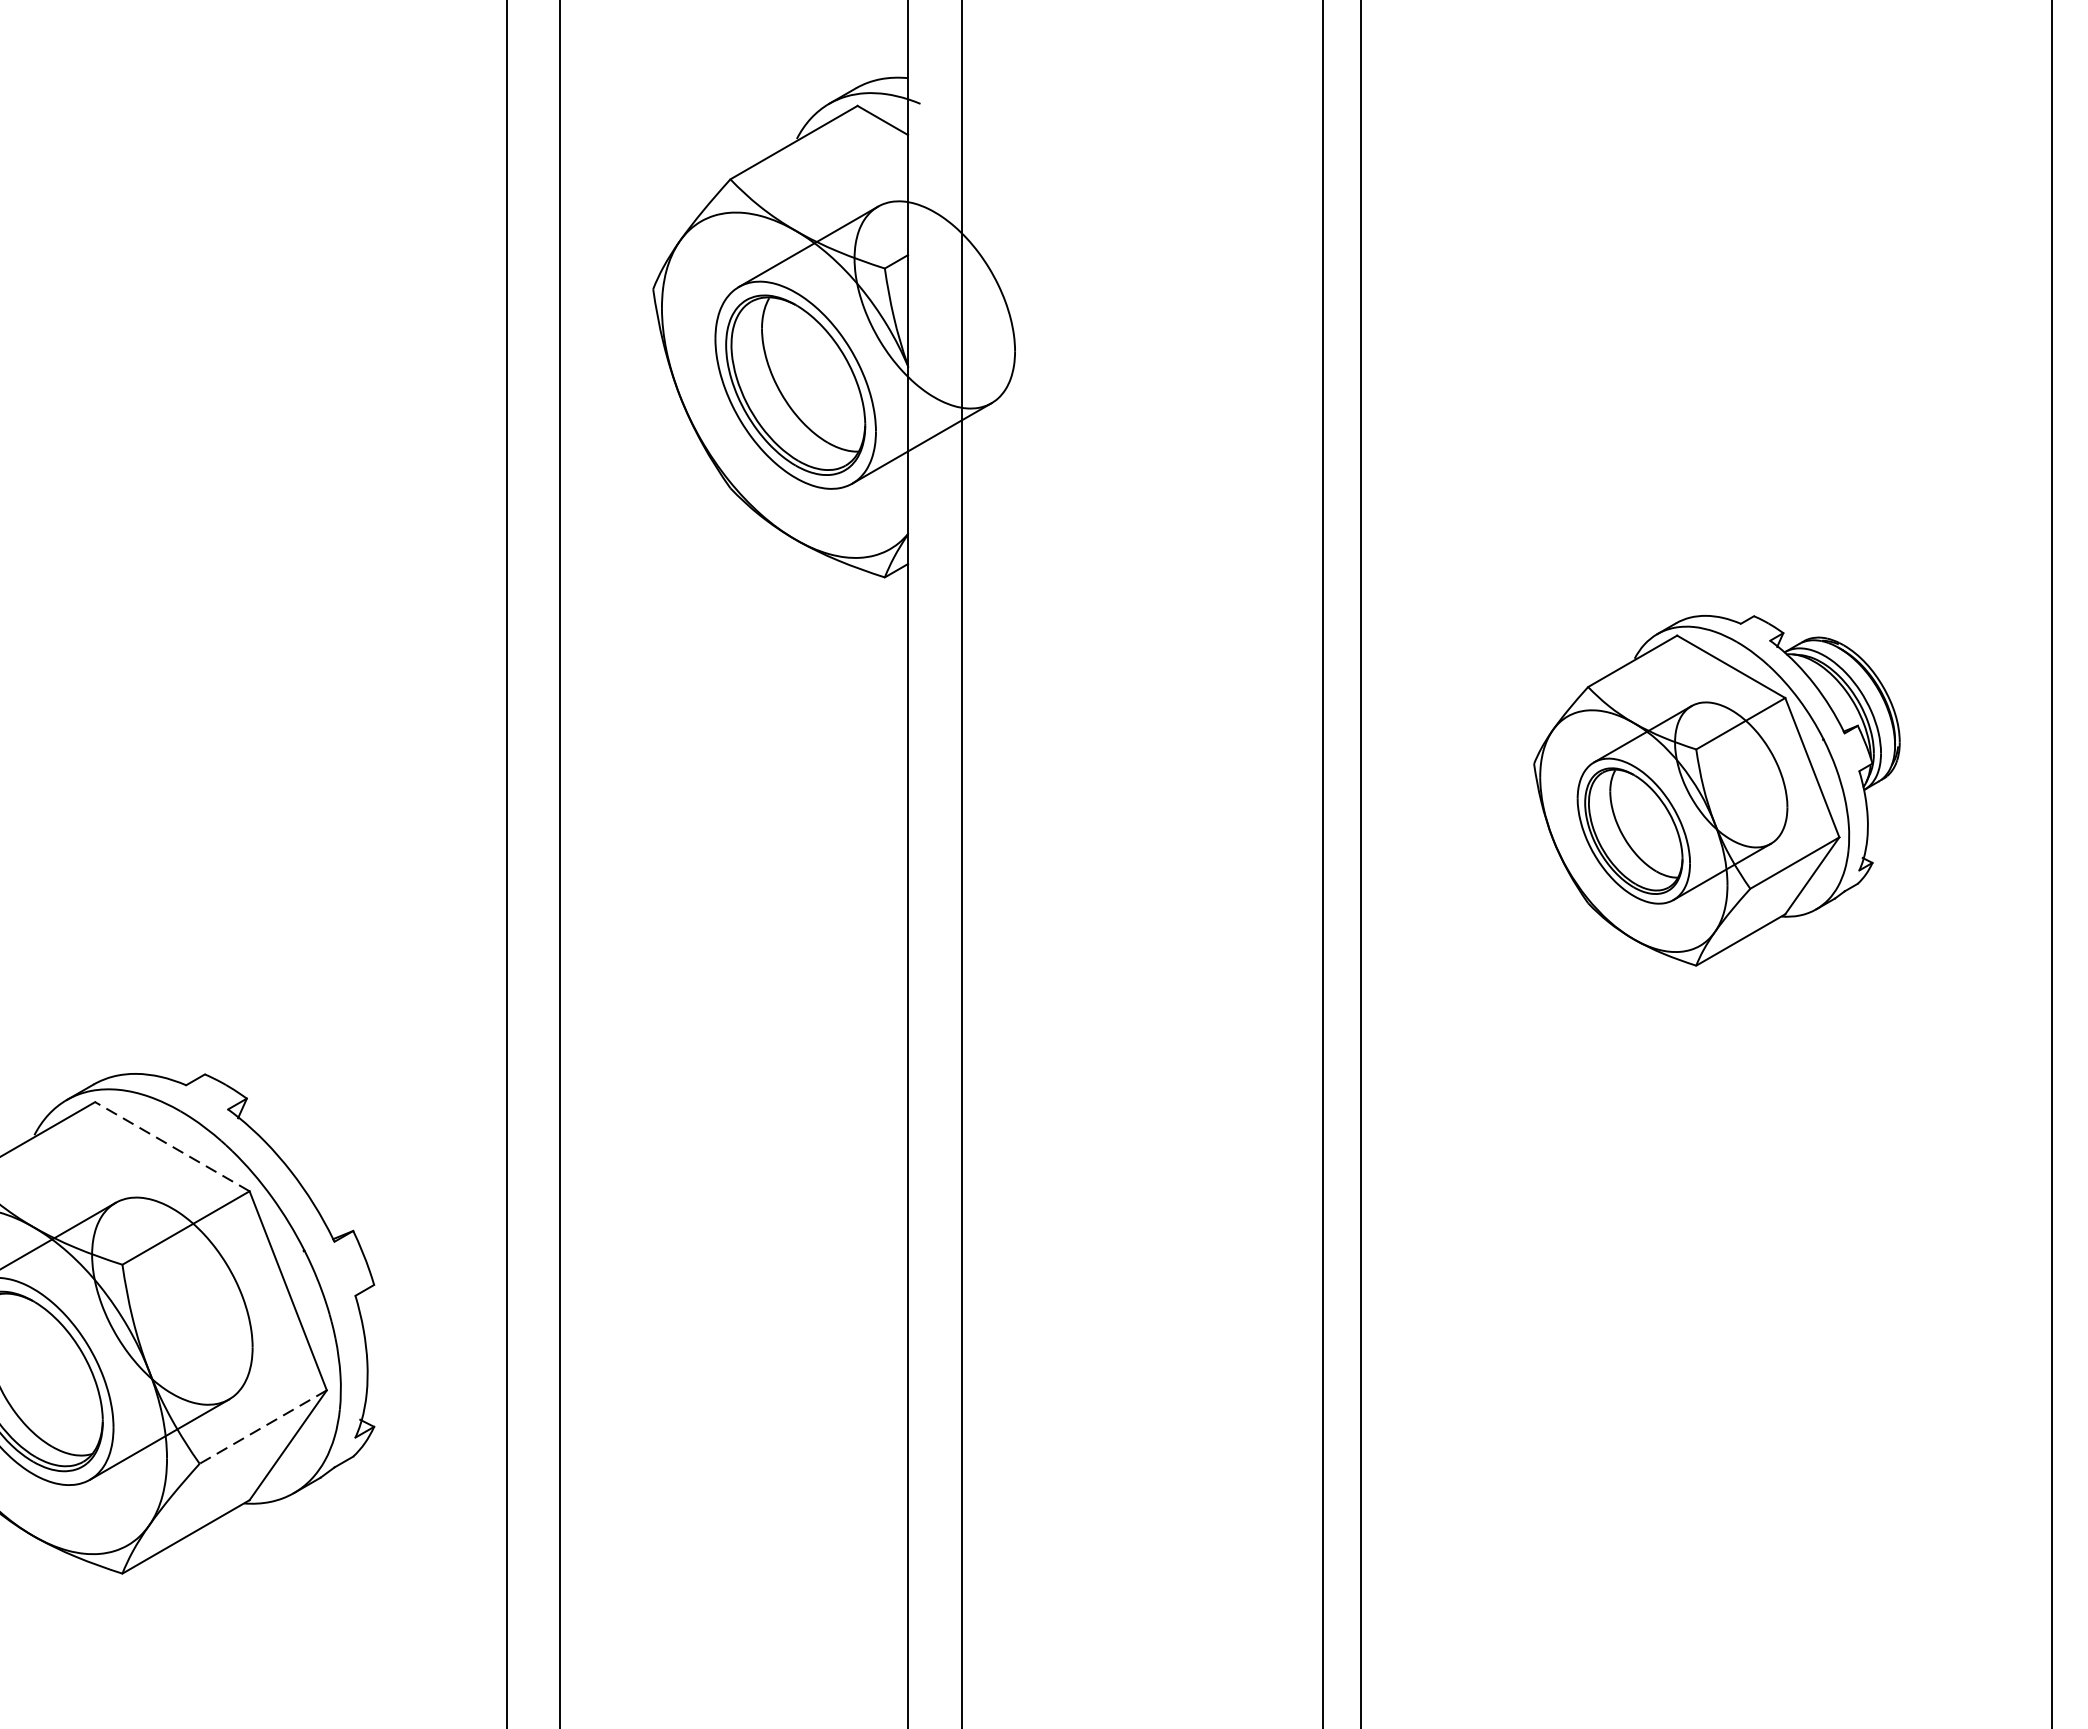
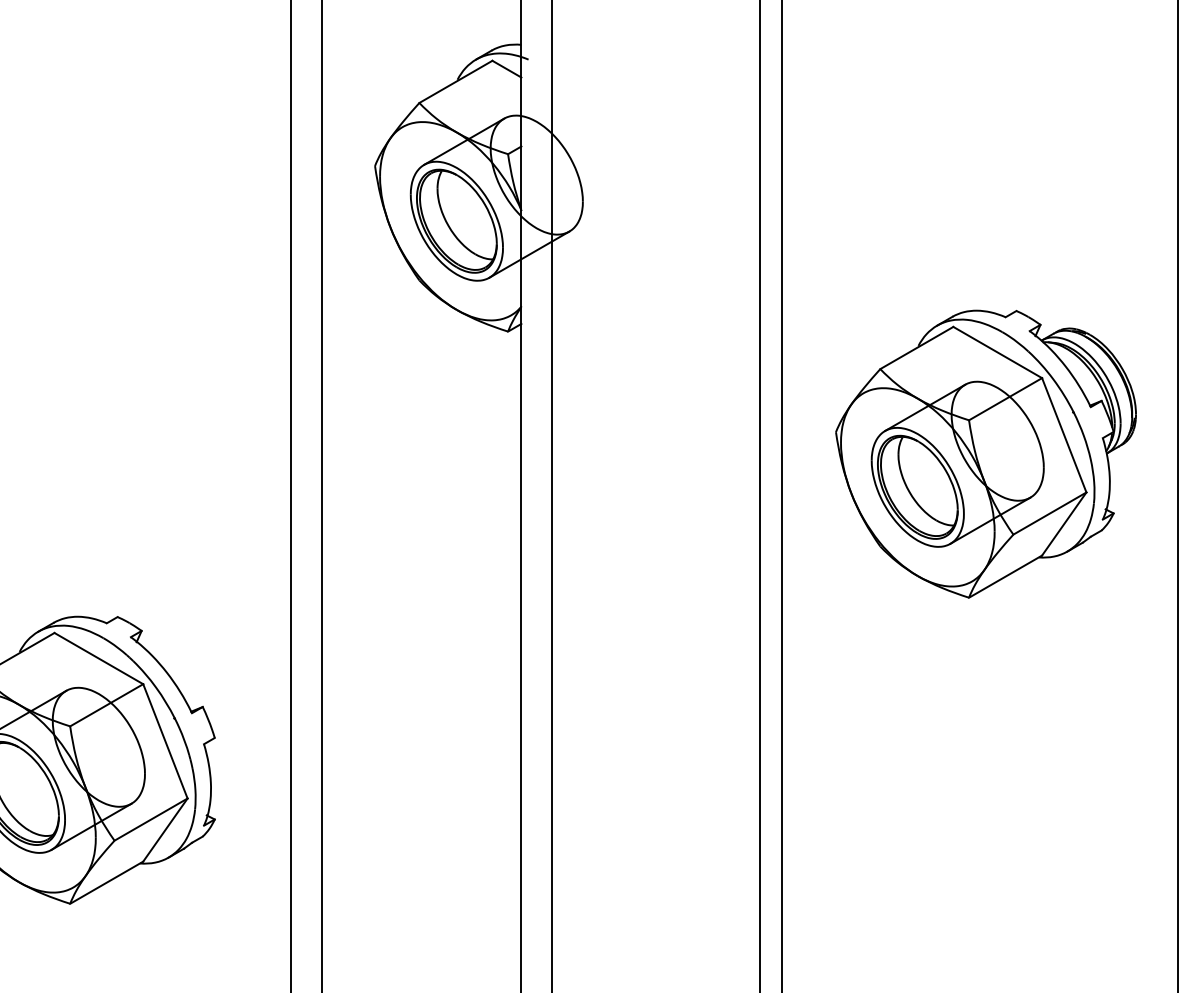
part: (1716, 789) -> (985, 453), size x1.43
line: (171, 1146) -> (98, 658), dashed -> solid
line: (262, 1426) -> (150, 819), dashed -> solid

